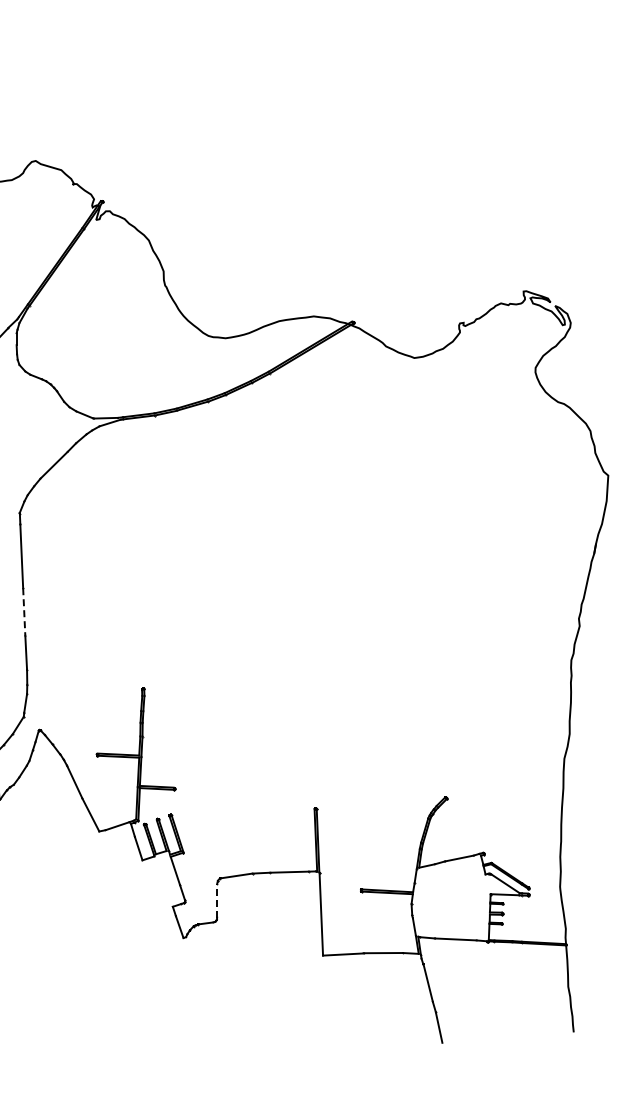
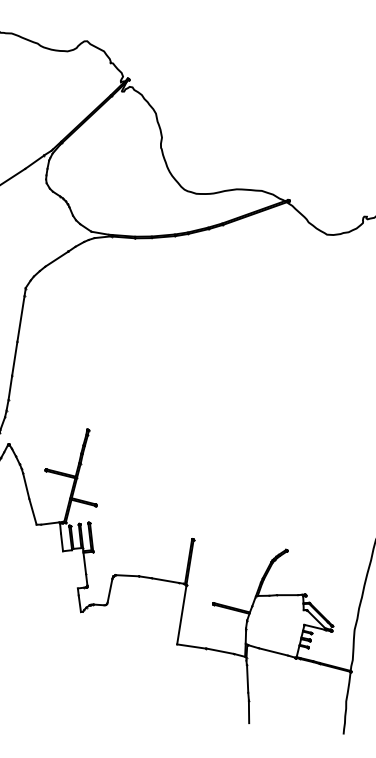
line: (24, 612) -> (14, 359), dashed -> solid
line: (217, 900) -> (110, 590), dashed -> solid

